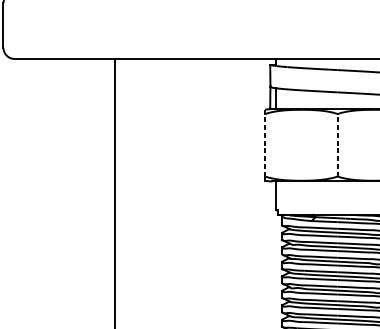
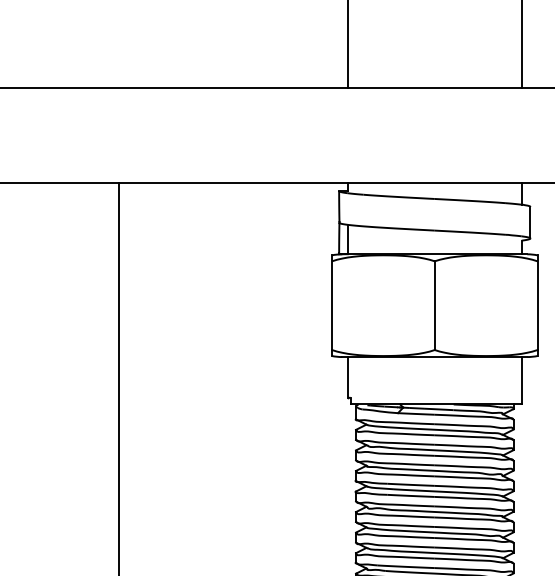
line: (265, 143) -> (332, 302), dashed -> solid
line: (337, 145) -> (434, 305), dashed -> solid

